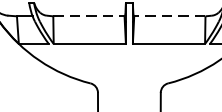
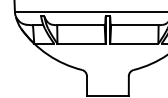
line: (88, 16) -> (80, 25), dashed -> solid
line: (169, 16) -> (134, 25), dashed -> solid

